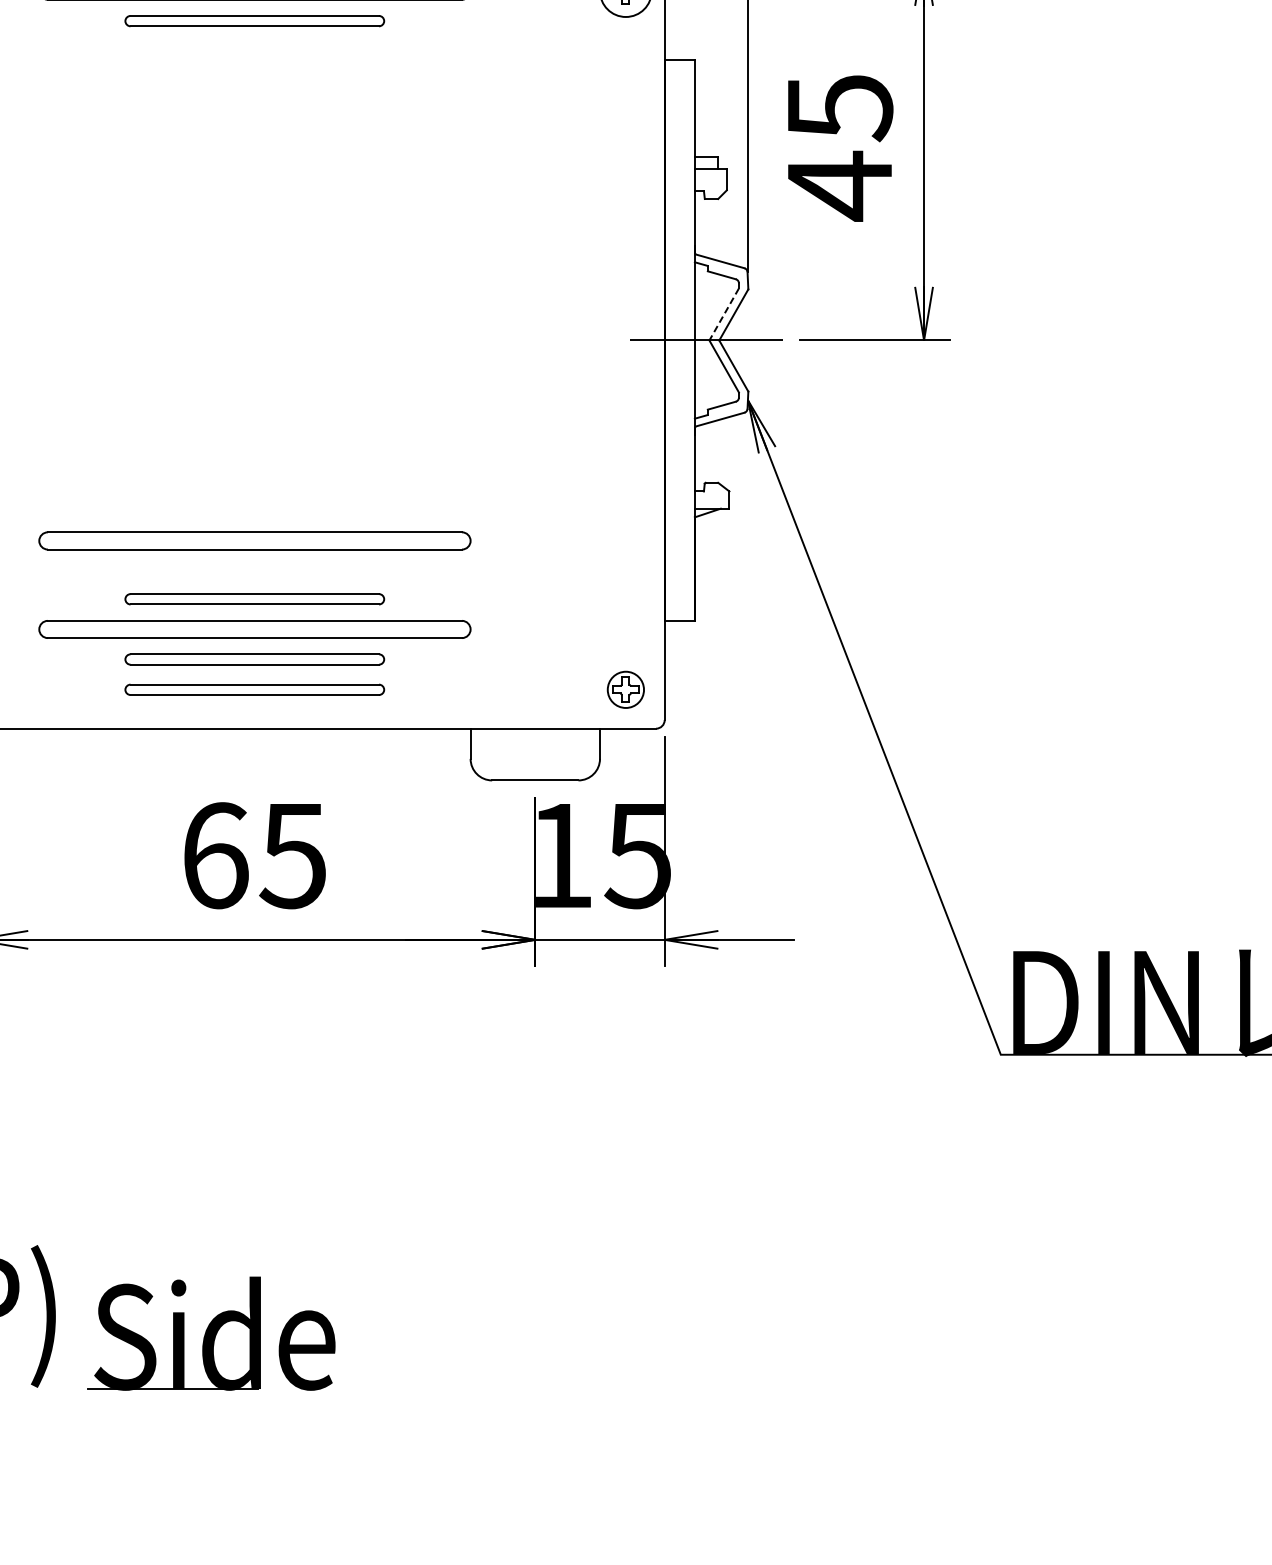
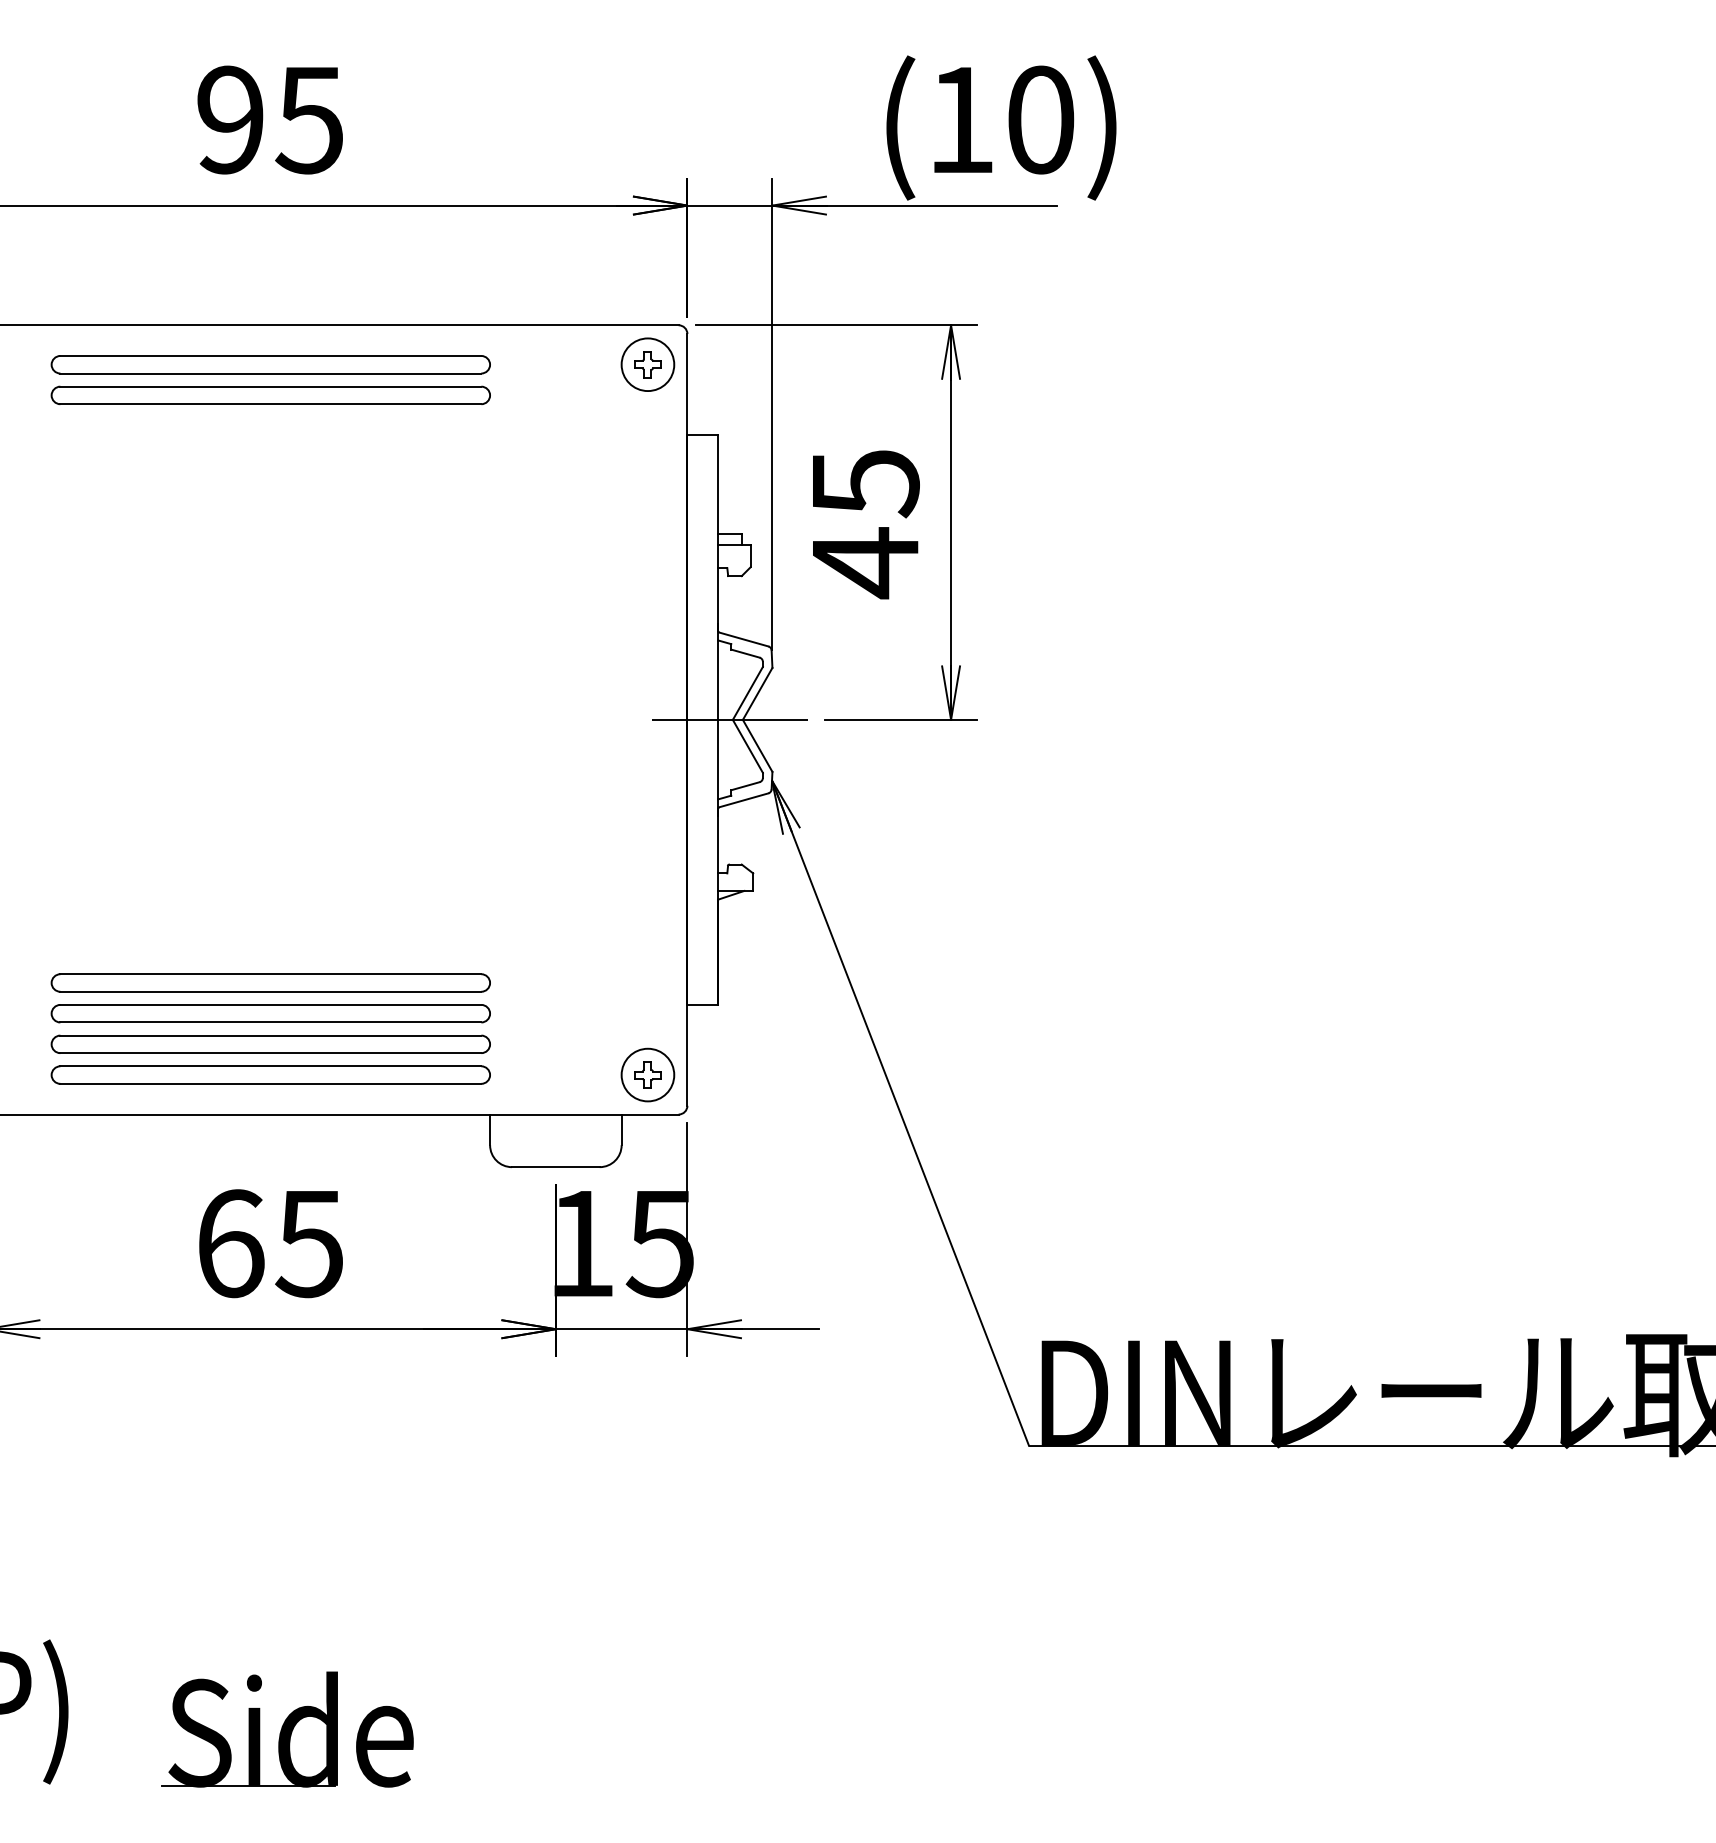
part: (254, 20) -> (270, 394), size x1.67
line: (723, 314) -> (747, 693), dashed -> solid
part: (254, 540) -> (270, 923), removed
part: (254, 598) -> (270, 982), size x1.67
part: (254, 658) -> (270, 1043), size x1.67
part: (254, 689) -> (270, 1074), size x1.67
circle: (625, 689) -> (647, 1074), size x1.43
part: (211, 1333) -> (287, 1729), moved

